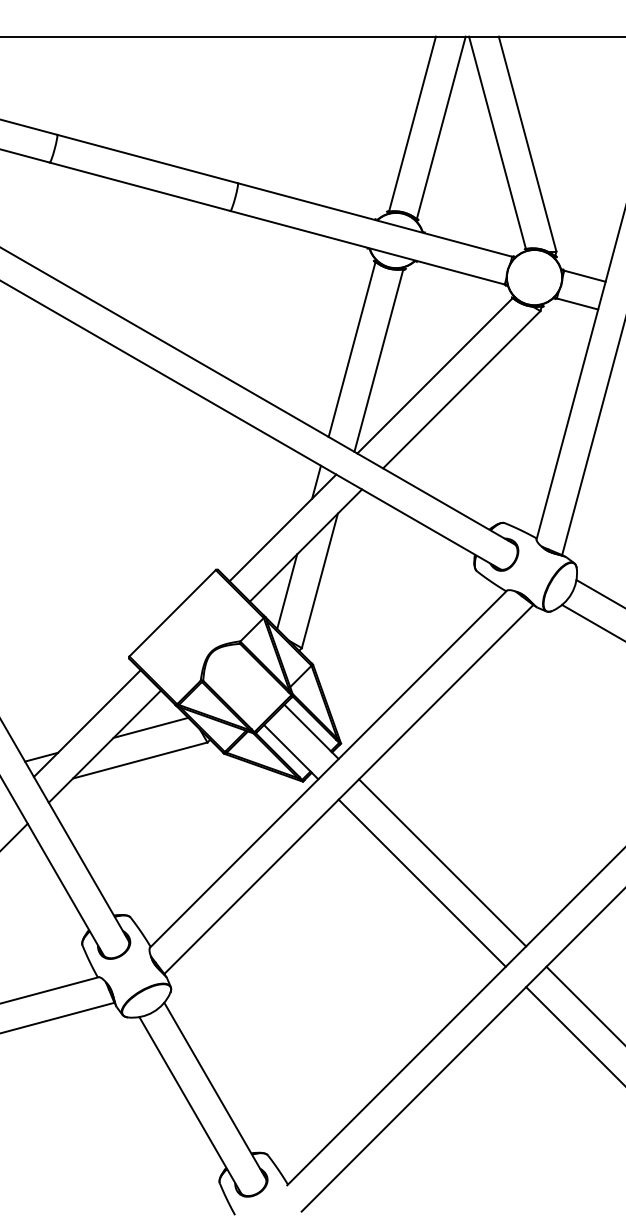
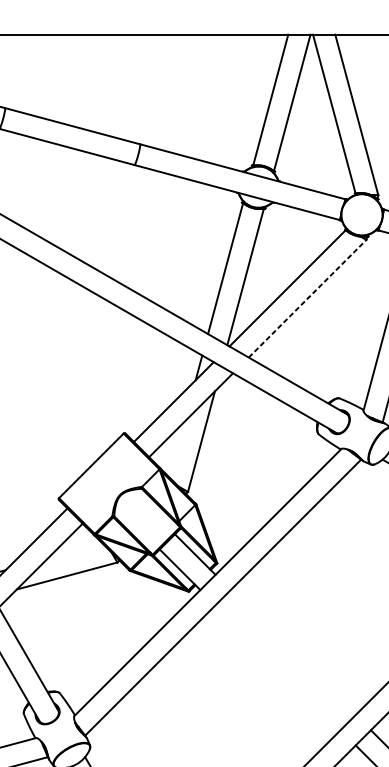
line: (462, 389) -> (308, 298), solid -> dashed
line: (287, 591) -> (177, 449), removed
line: (150, 727) -> (74, 551), removed
line: (442, 862) -> (293, 652), removed
line: (421, 882) -> (277, 667), removed

